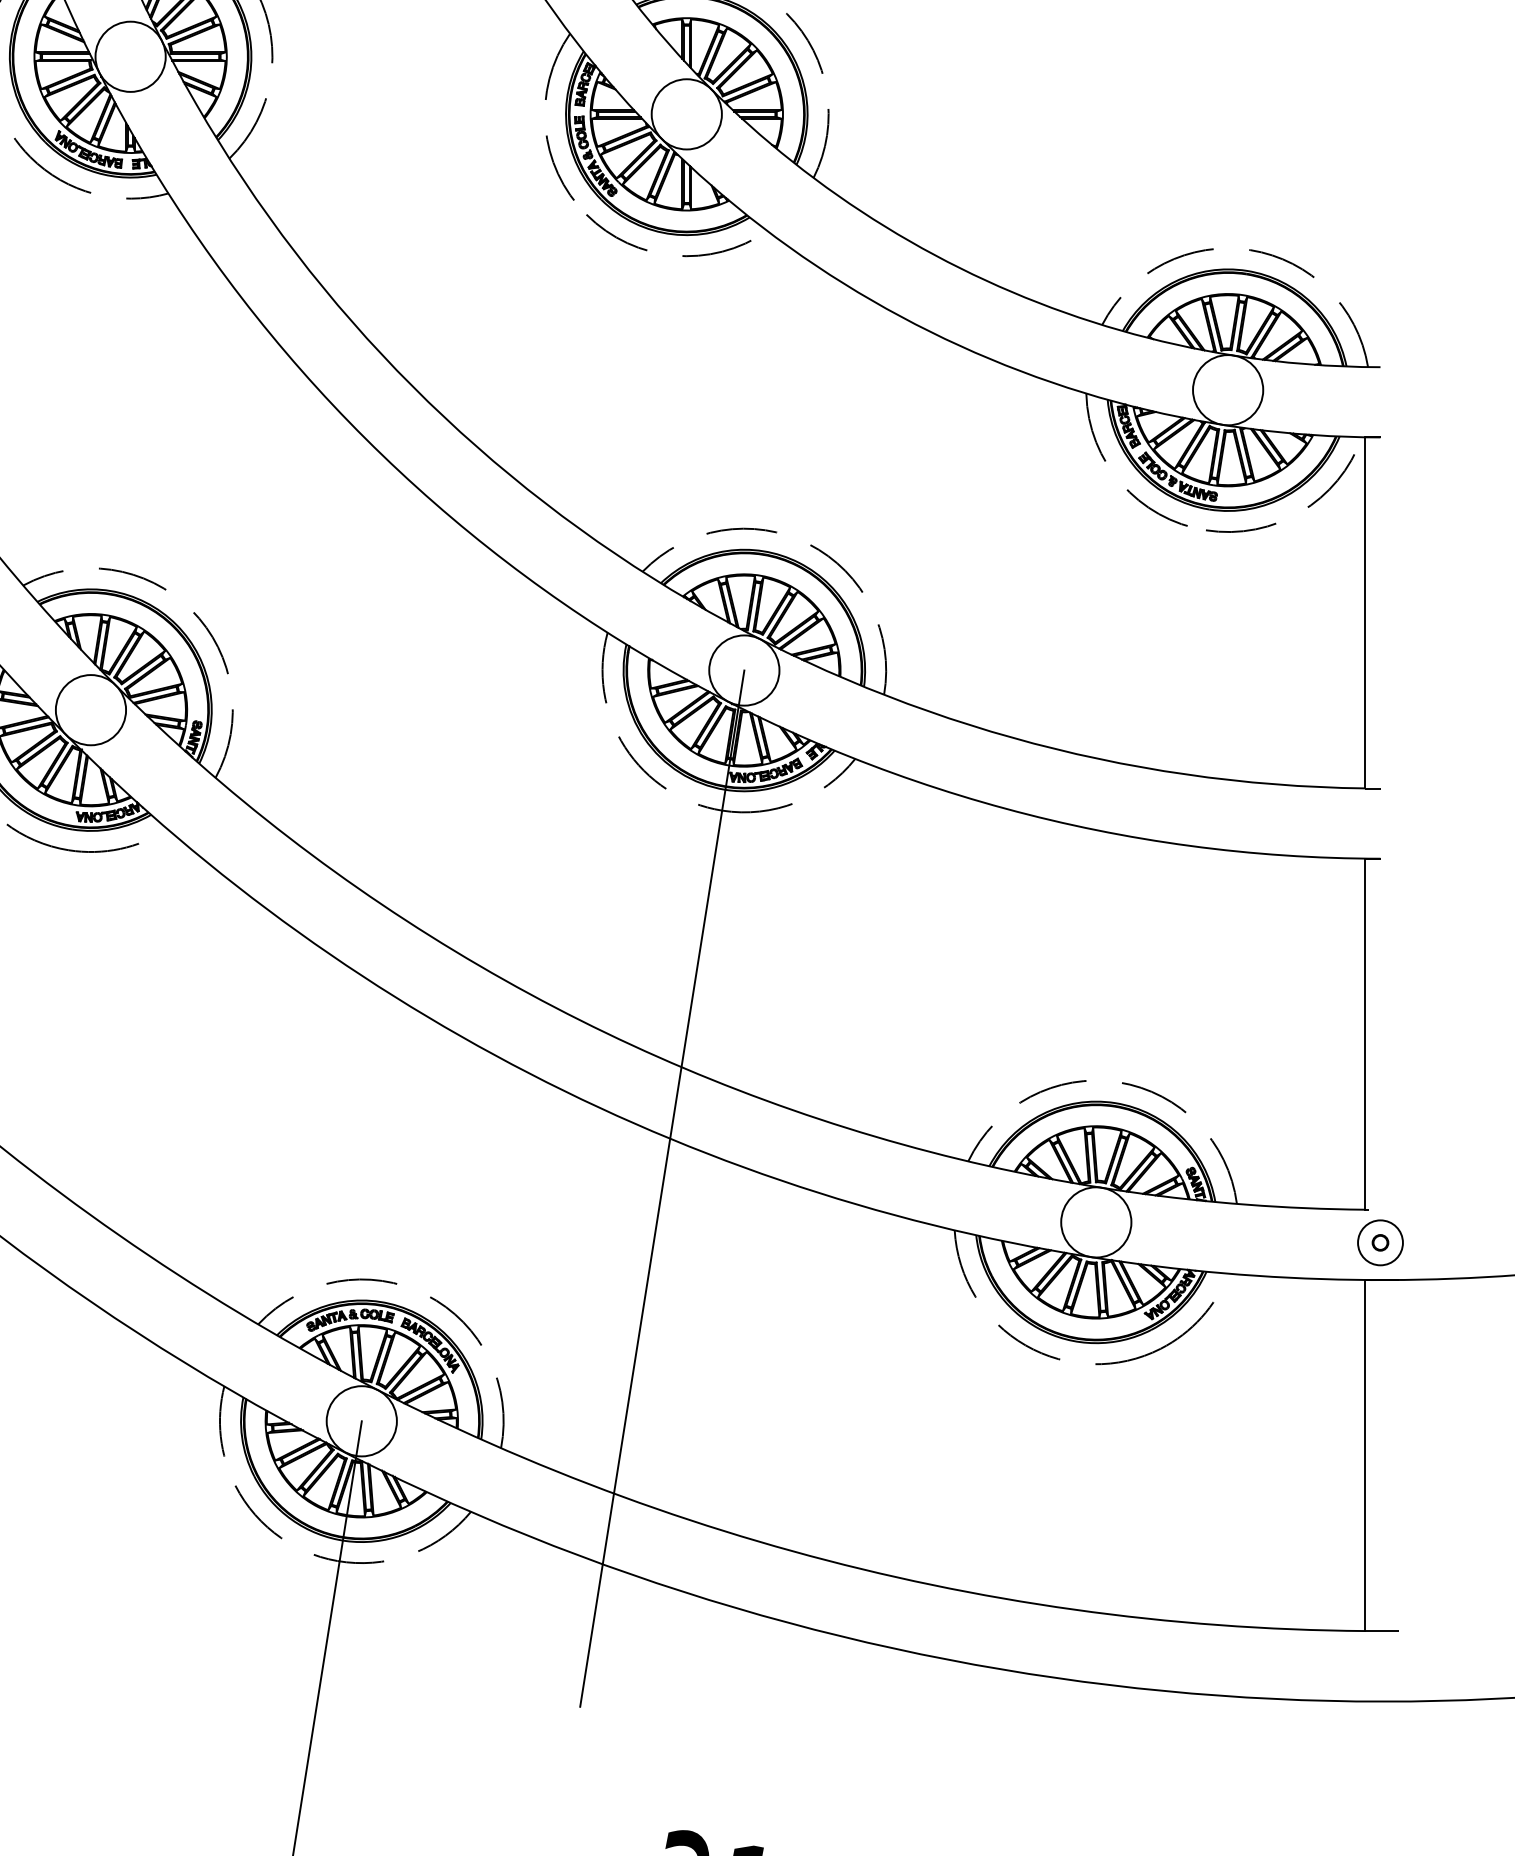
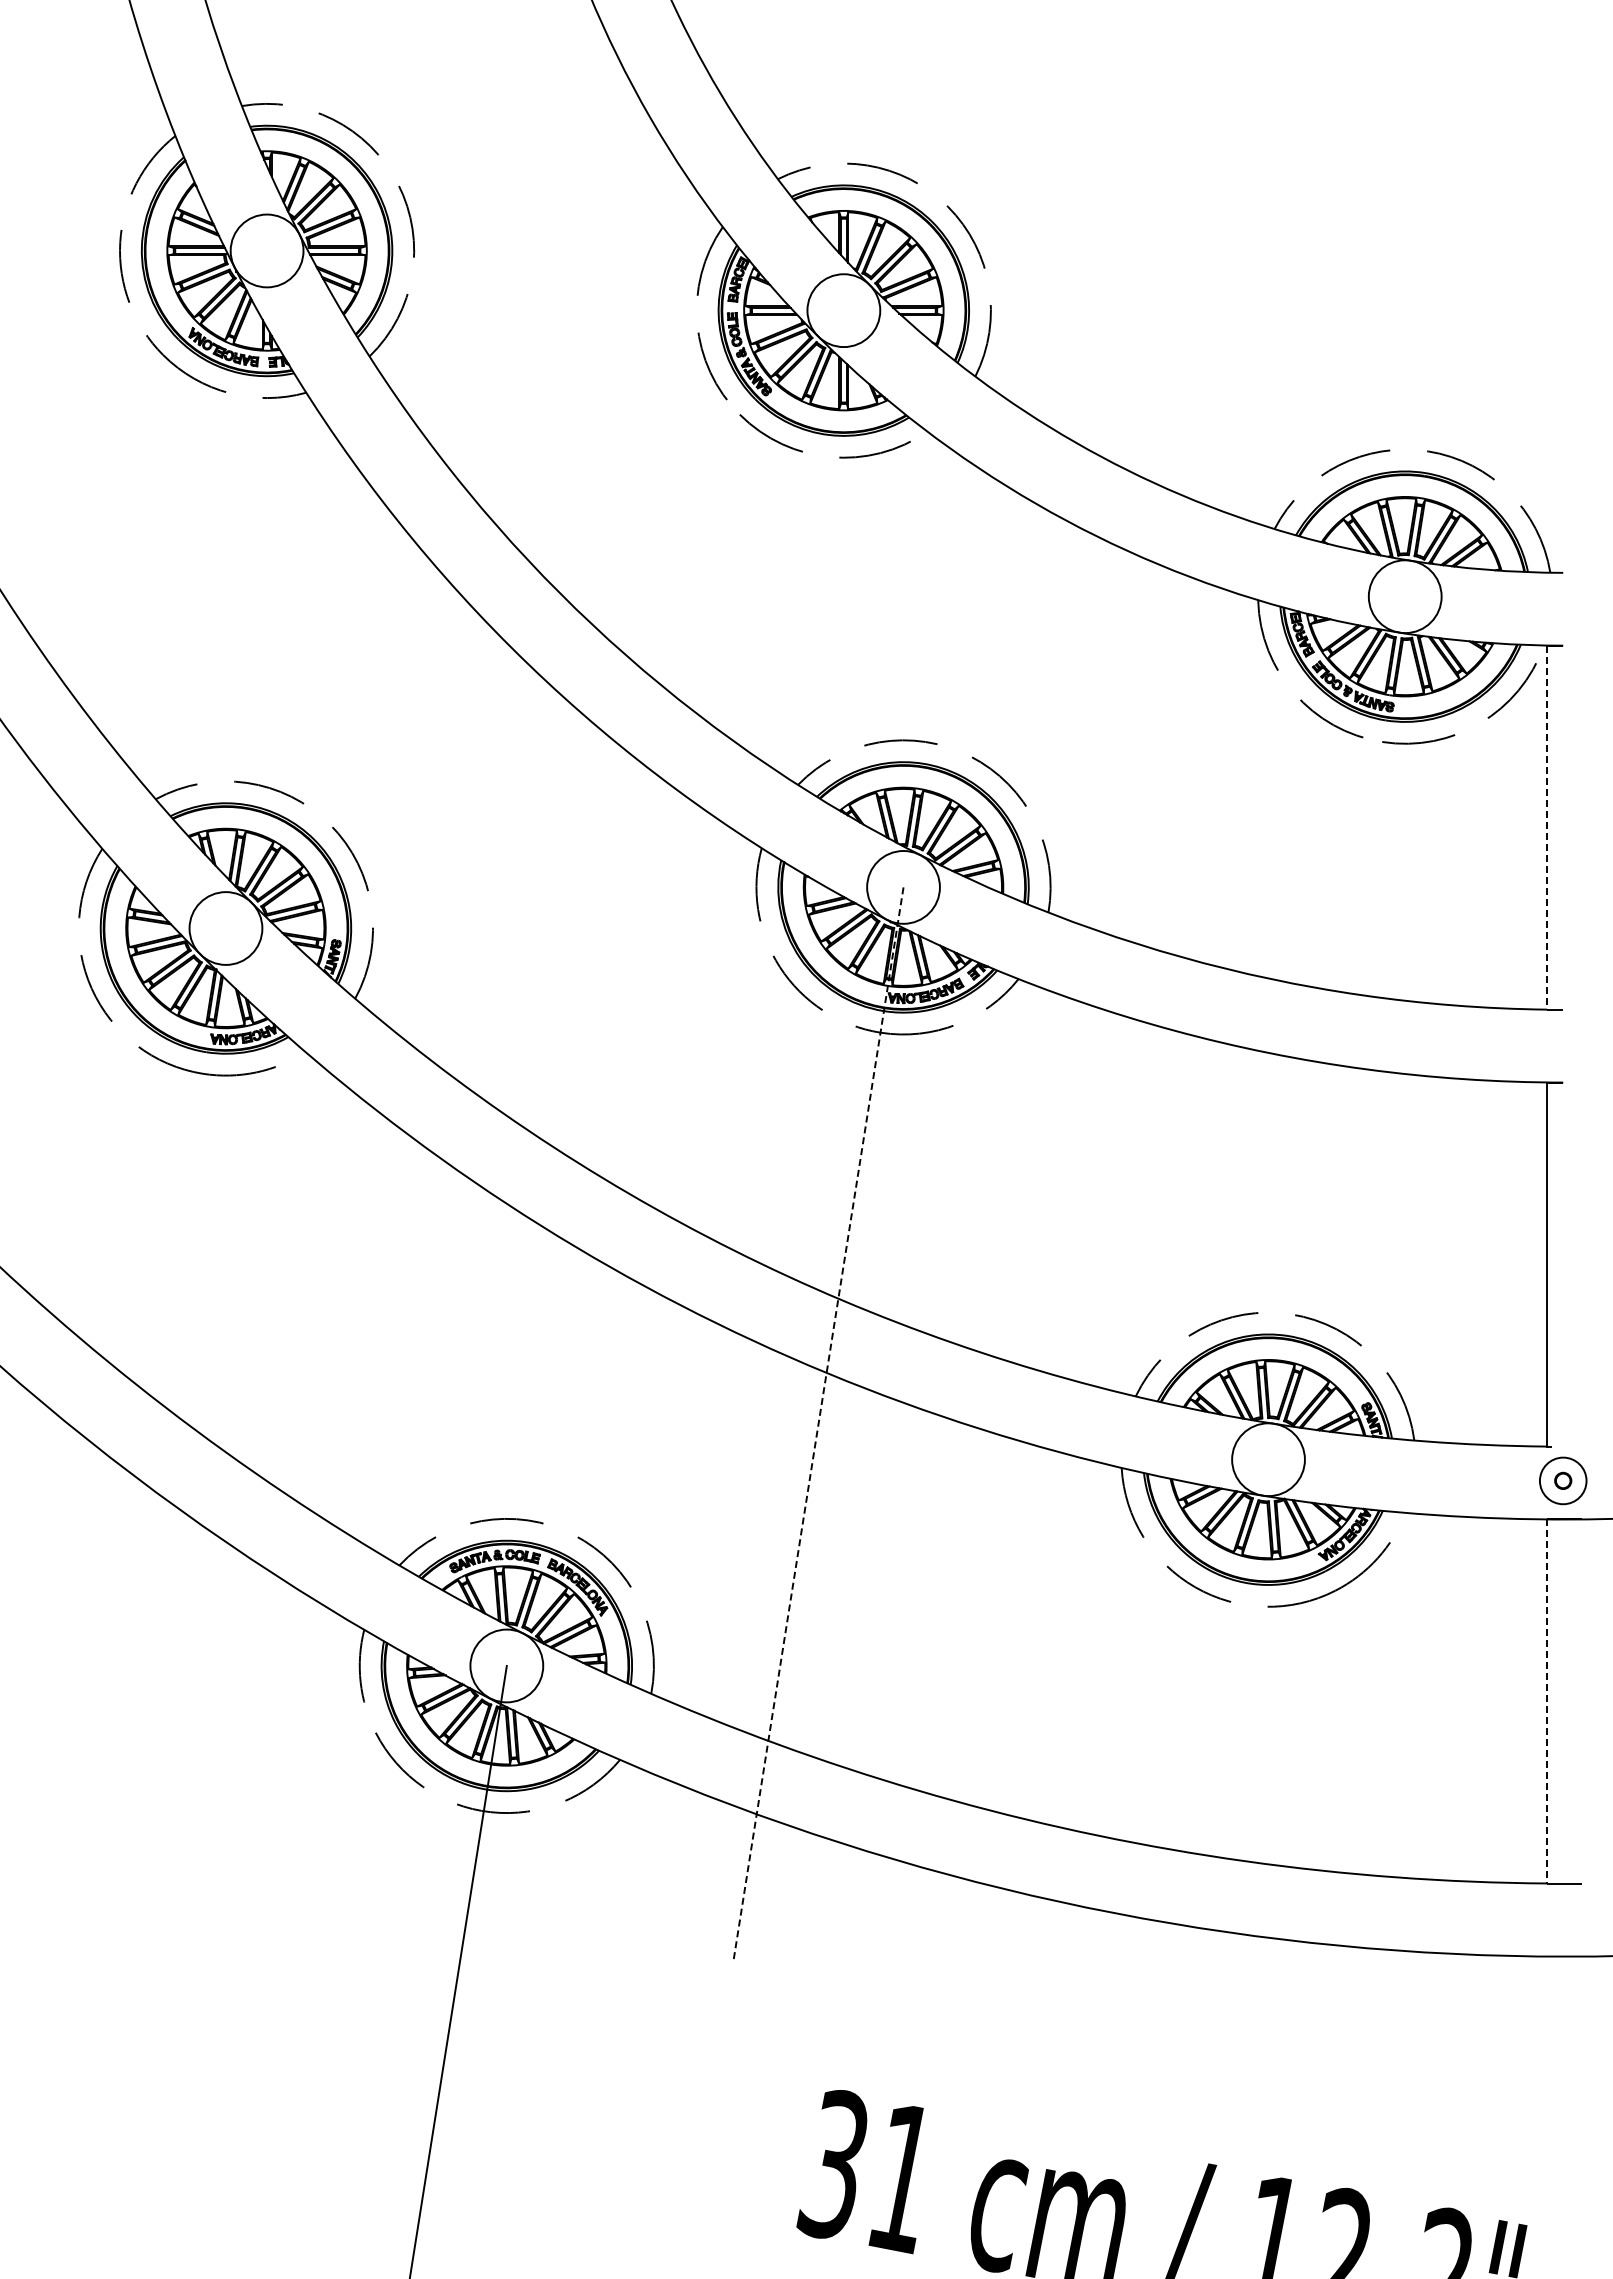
line: (1365, 612) -> (1547, 827), solid -> dashed
line: (662, 1189) -> (818, 1425), solid -> dashed
line: (1365, 1455) -> (1547, 1701), solid -> dashed

